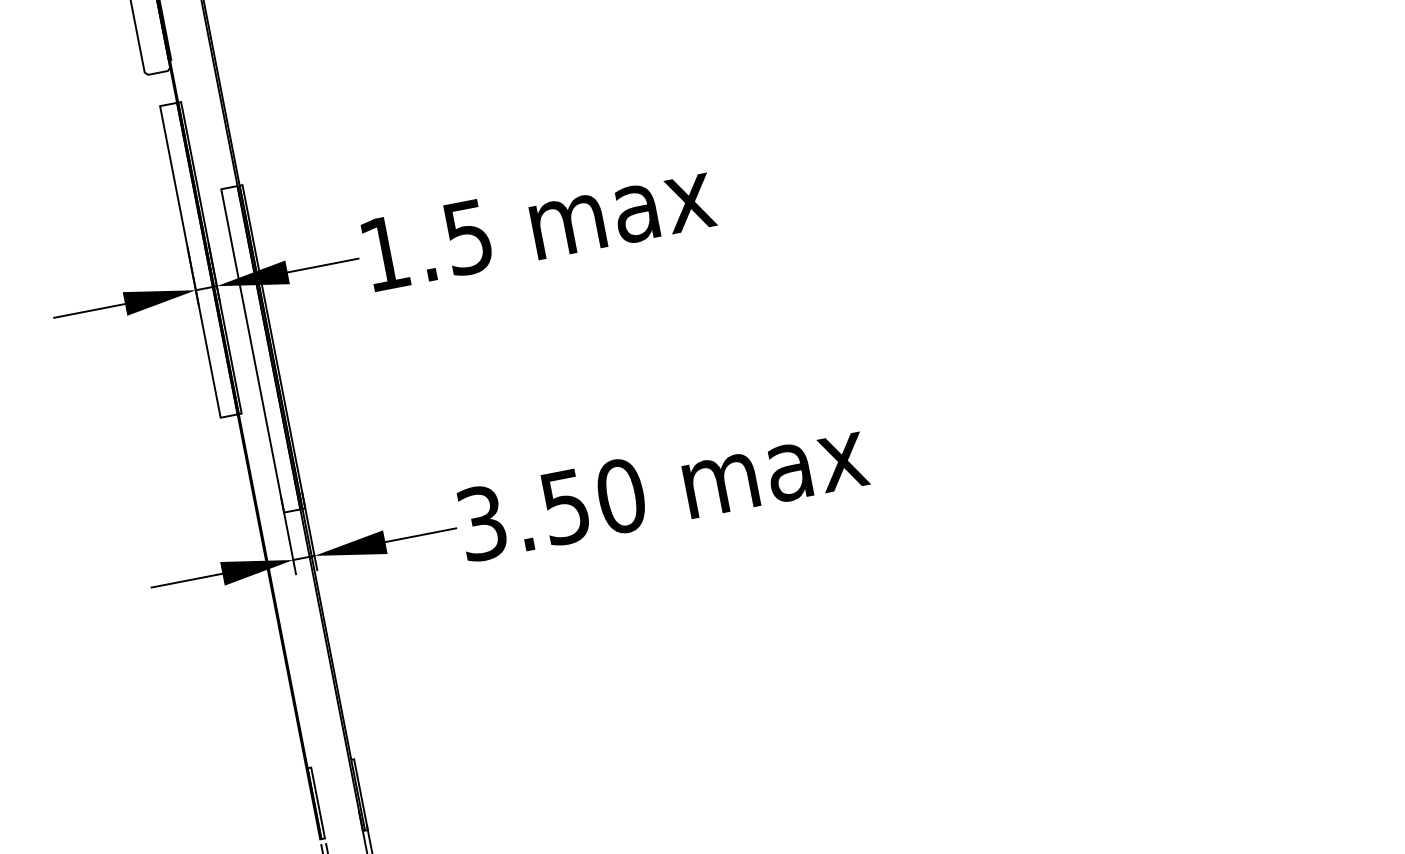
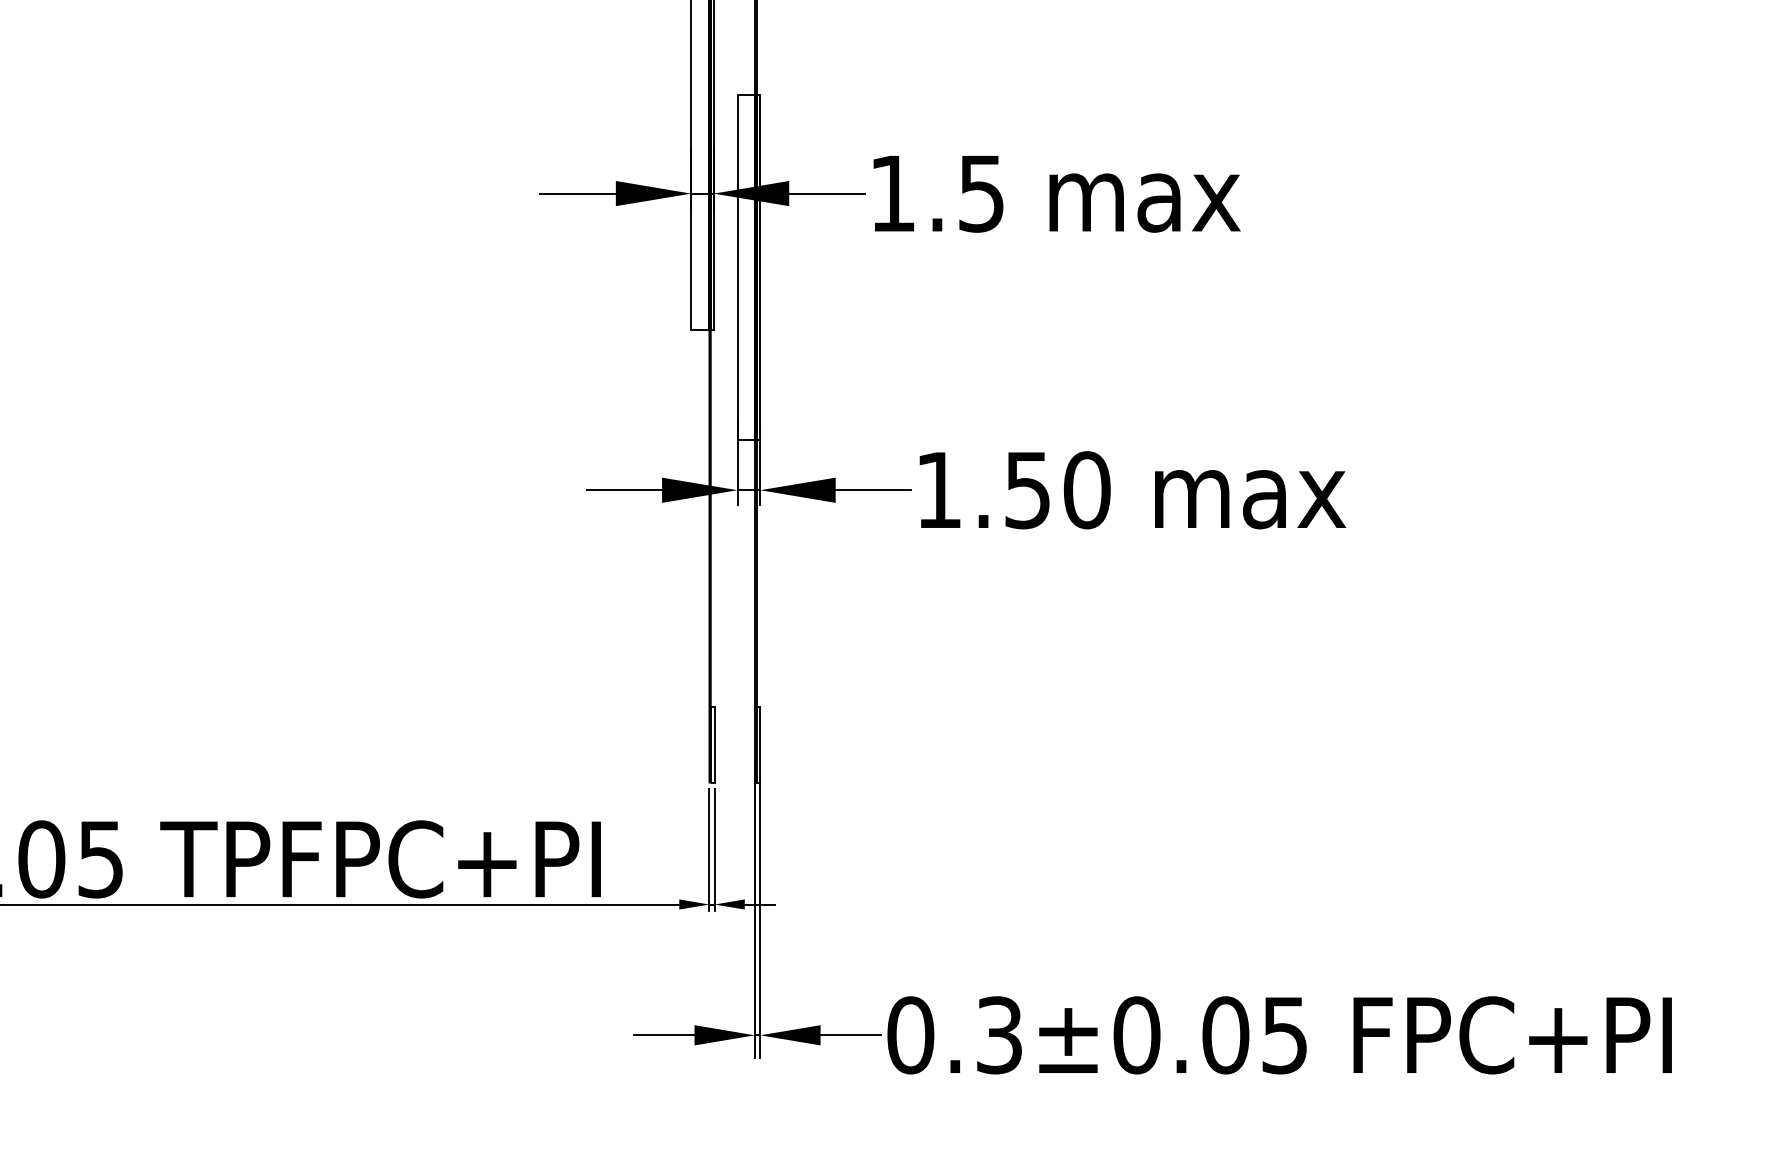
text: (481, 523) -> (938, 490), 3.50 -> 1.50

